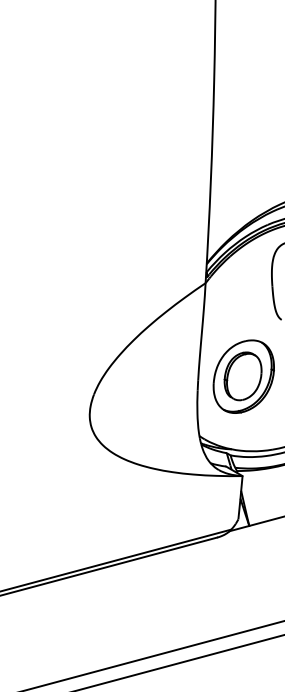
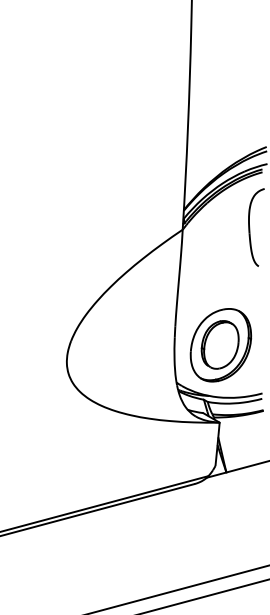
part: (243, 376) -> (220, 345), moved

